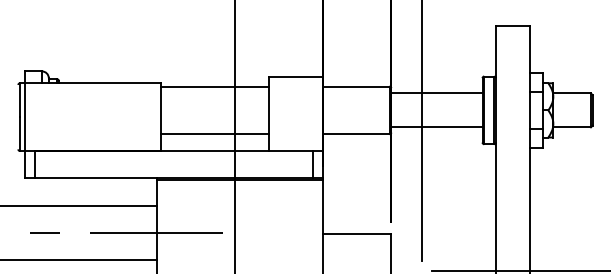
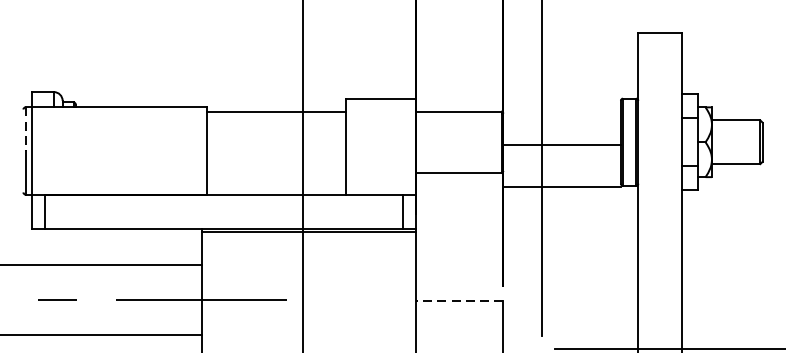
line: (436, 93) -> (561, 144), moved
line: (20, 100) -> (26, 129), solid -> dashed
line: (436, 127) -> (561, 187), moved
line: (214, 134) -> (275, 173), removed
line: (357, 234) -> (459, 301), solid -> dashed

